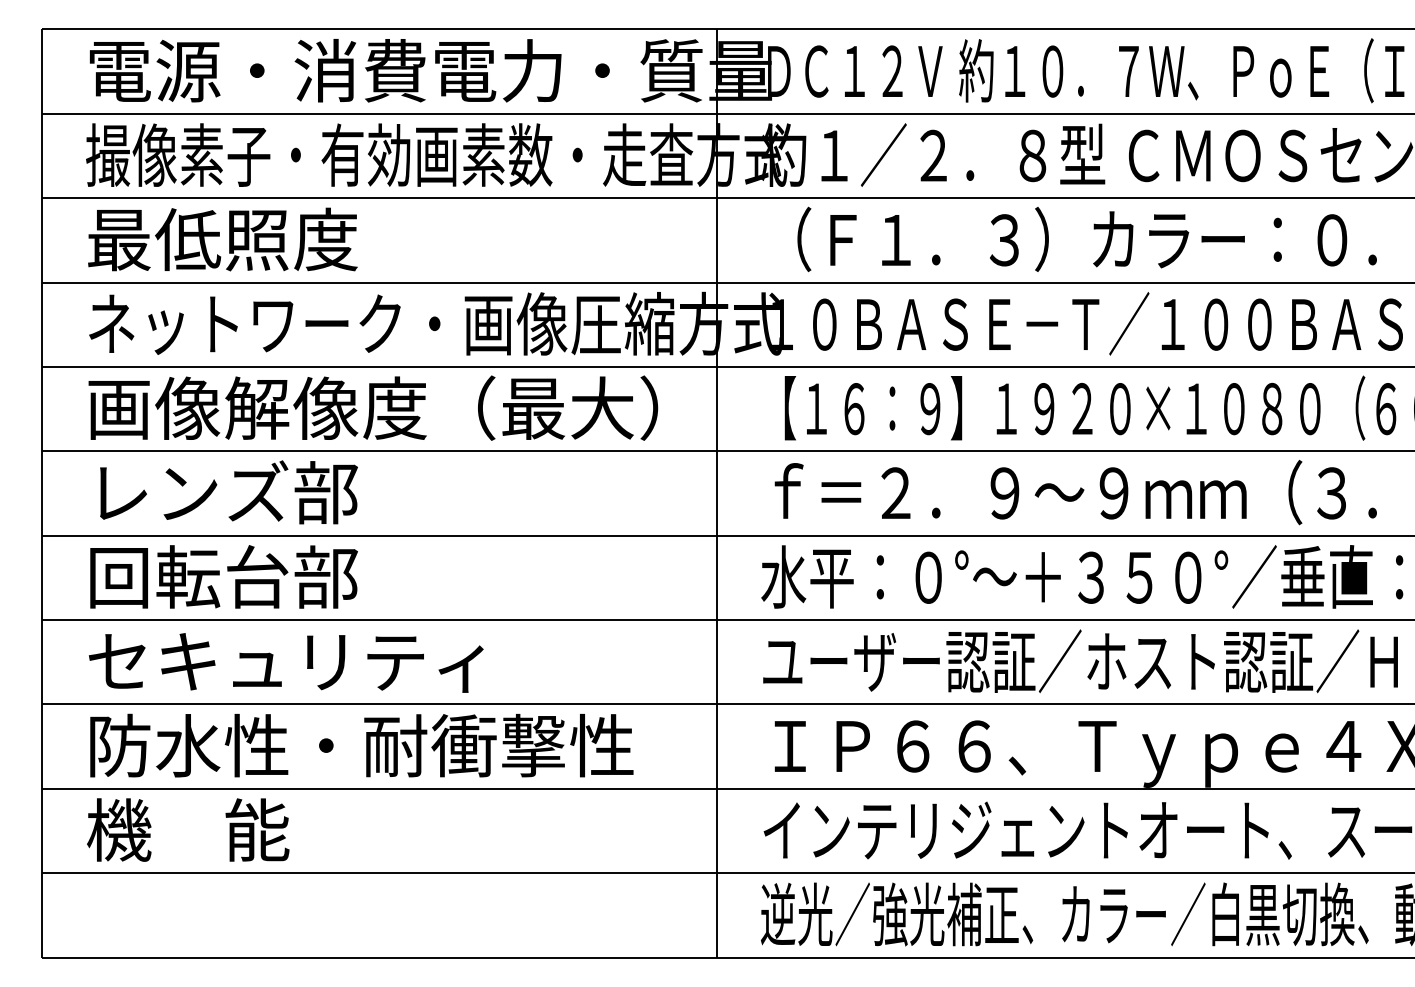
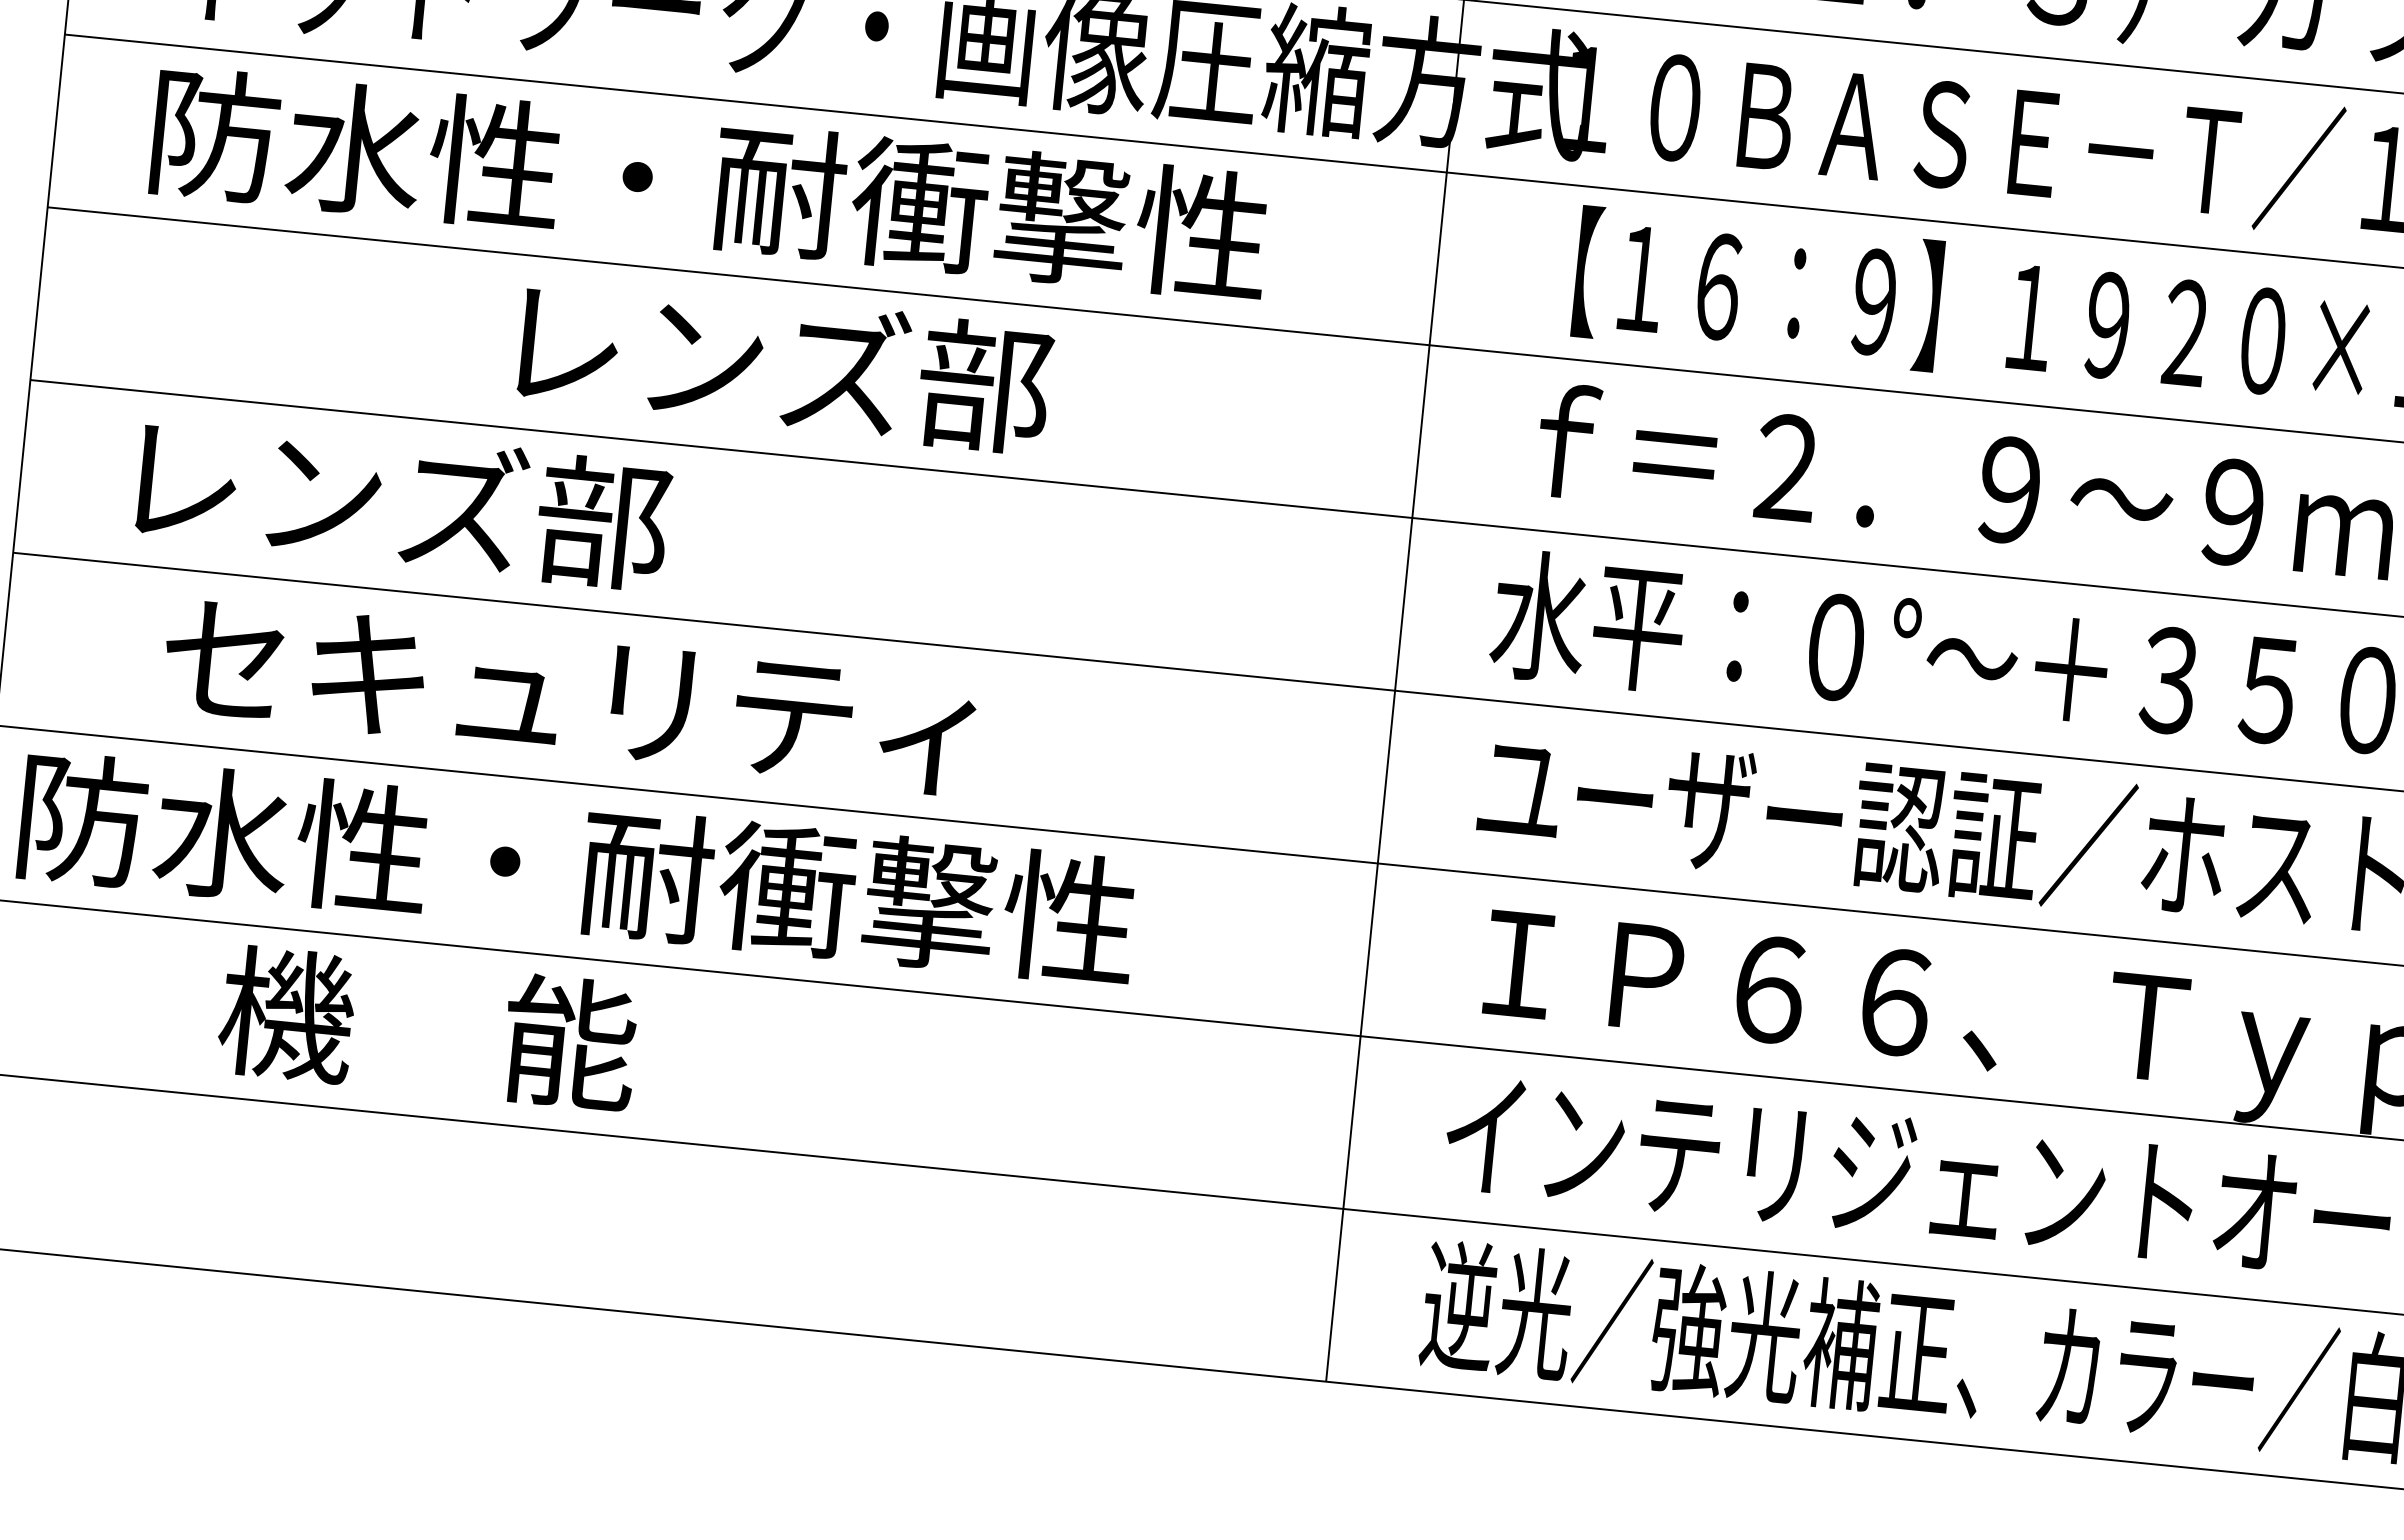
text: (373, 407) -> (734, 185), 画像解像度（最大） -> 防水性・耐衝撃性
text: (228, 492) -> (784, 366), moved
text: (189, 576) -> (323, 493), 回転台部 -> レンズ部
text: (286, 662) -> (569, 696), moved
text: (361, 745) -> (577, 868), moved
text: (188, 829) -> (429, 1027), moved

